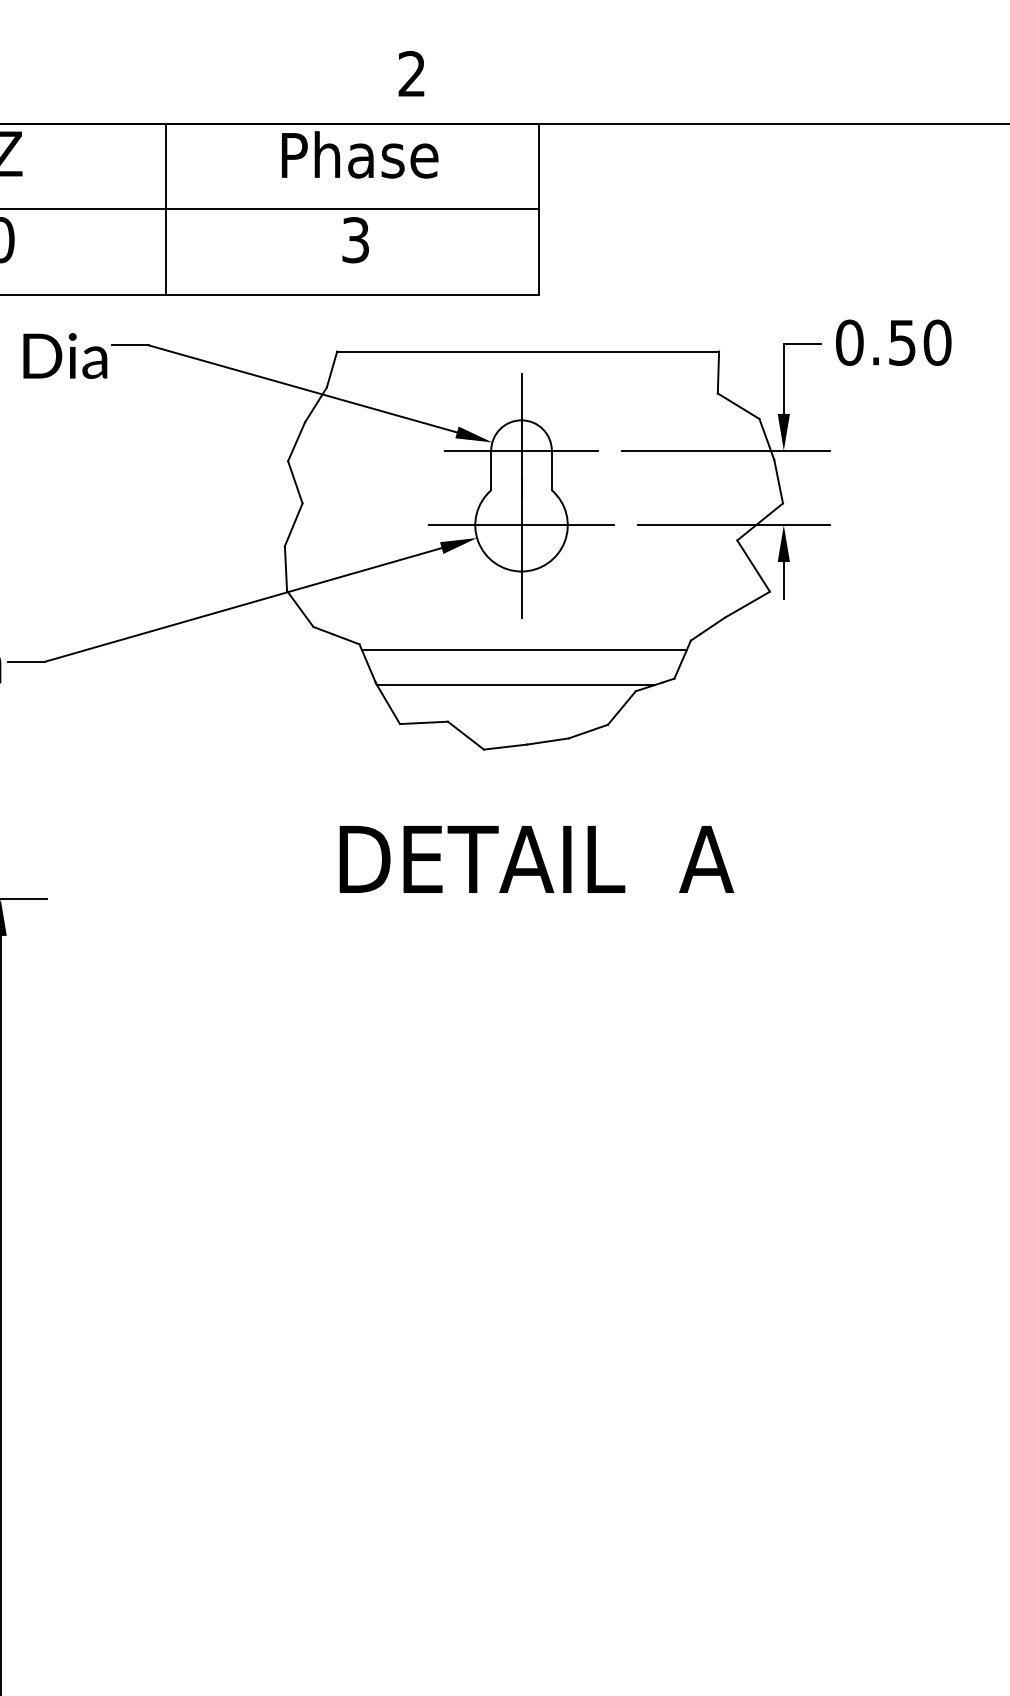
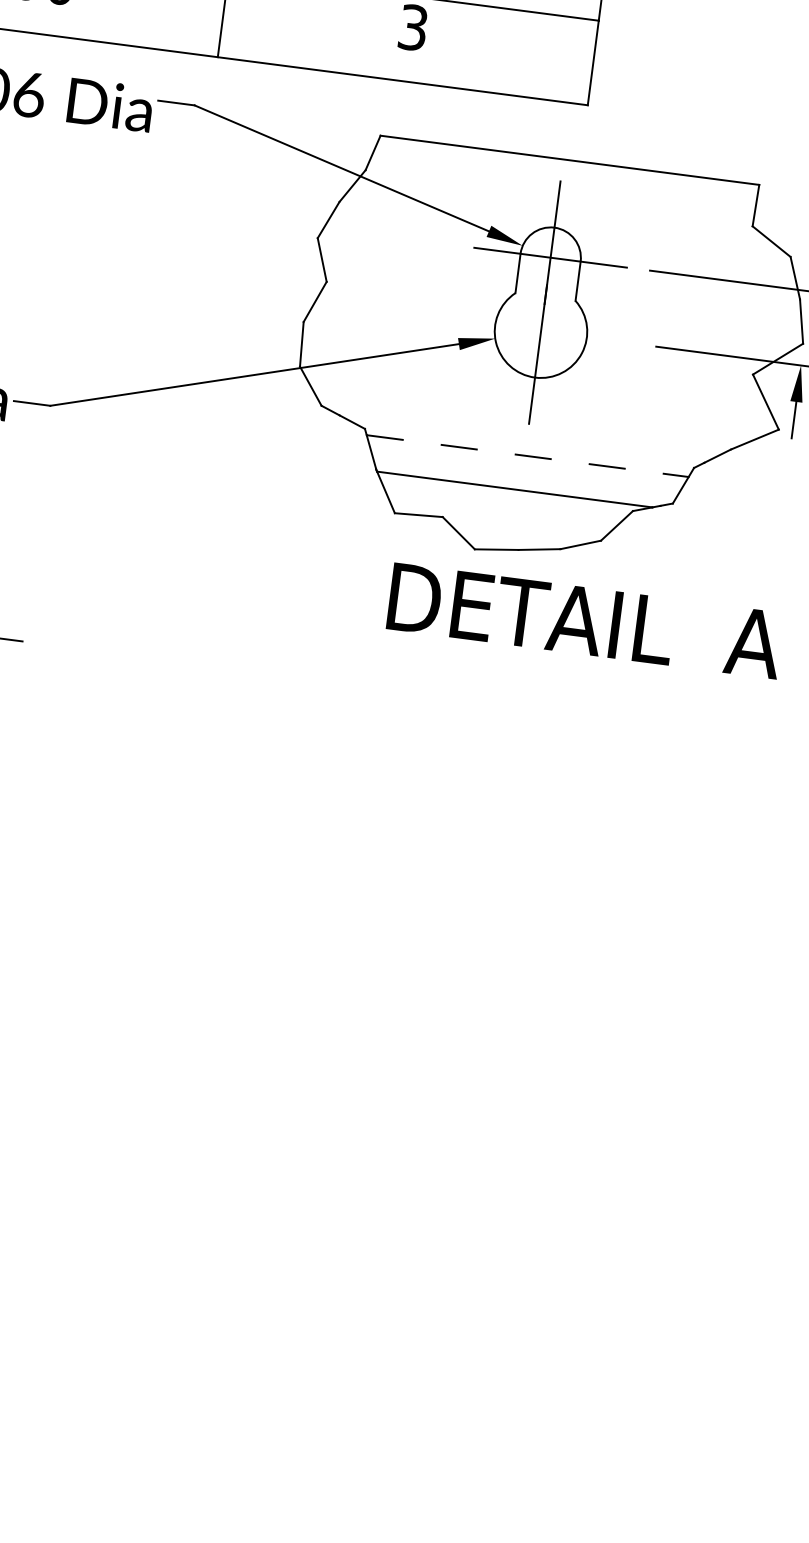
line: (521, 525) -> (540, 331), removed
line: (524, 650) -> (527, 456), solid -> dashed
text: (536, 859) -> (585, 621), moved

